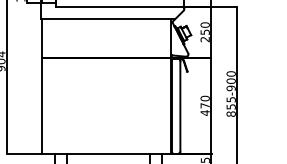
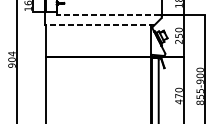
line: (118, 6) -> (108, 14), solid -> dashed
line: (108, 19) -> (99, 25), solid -> dashed

